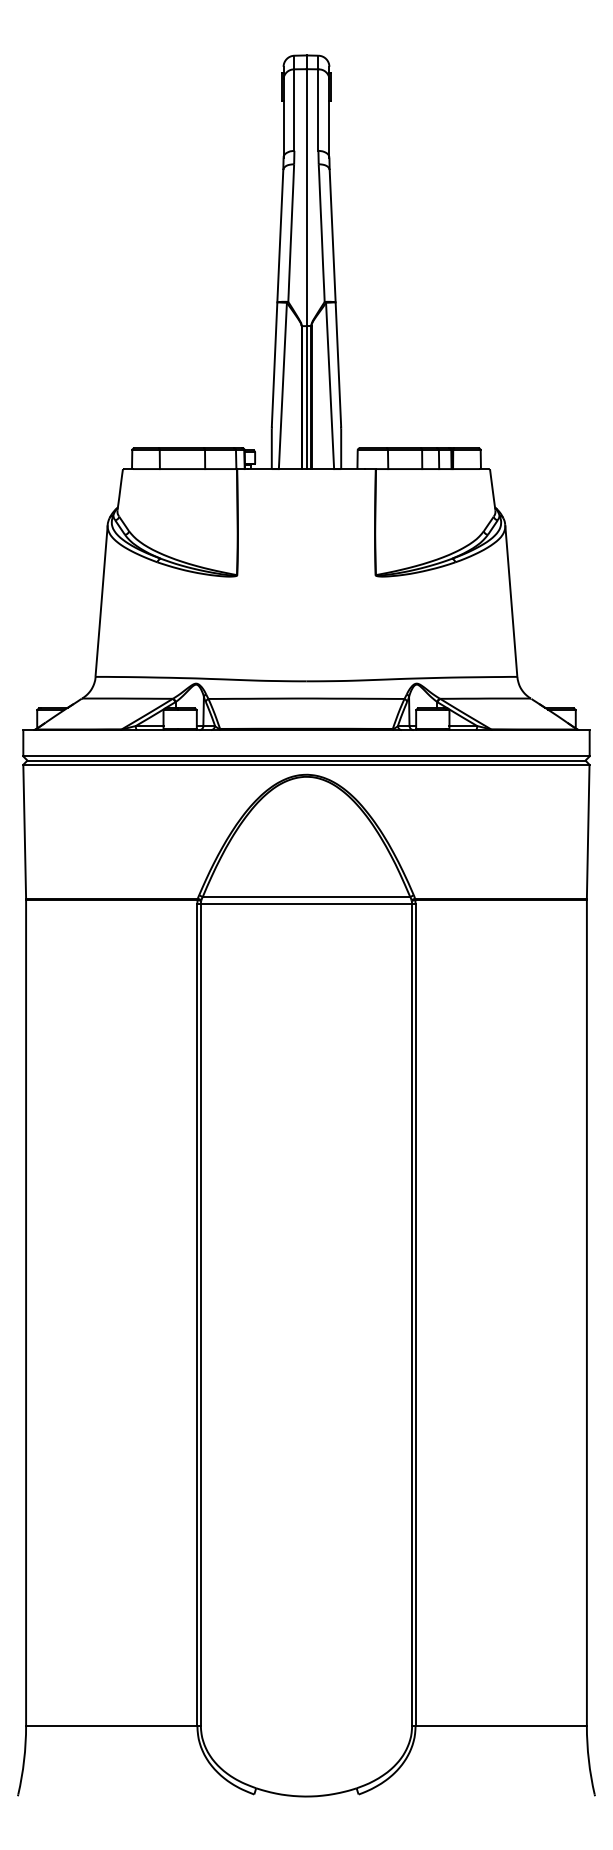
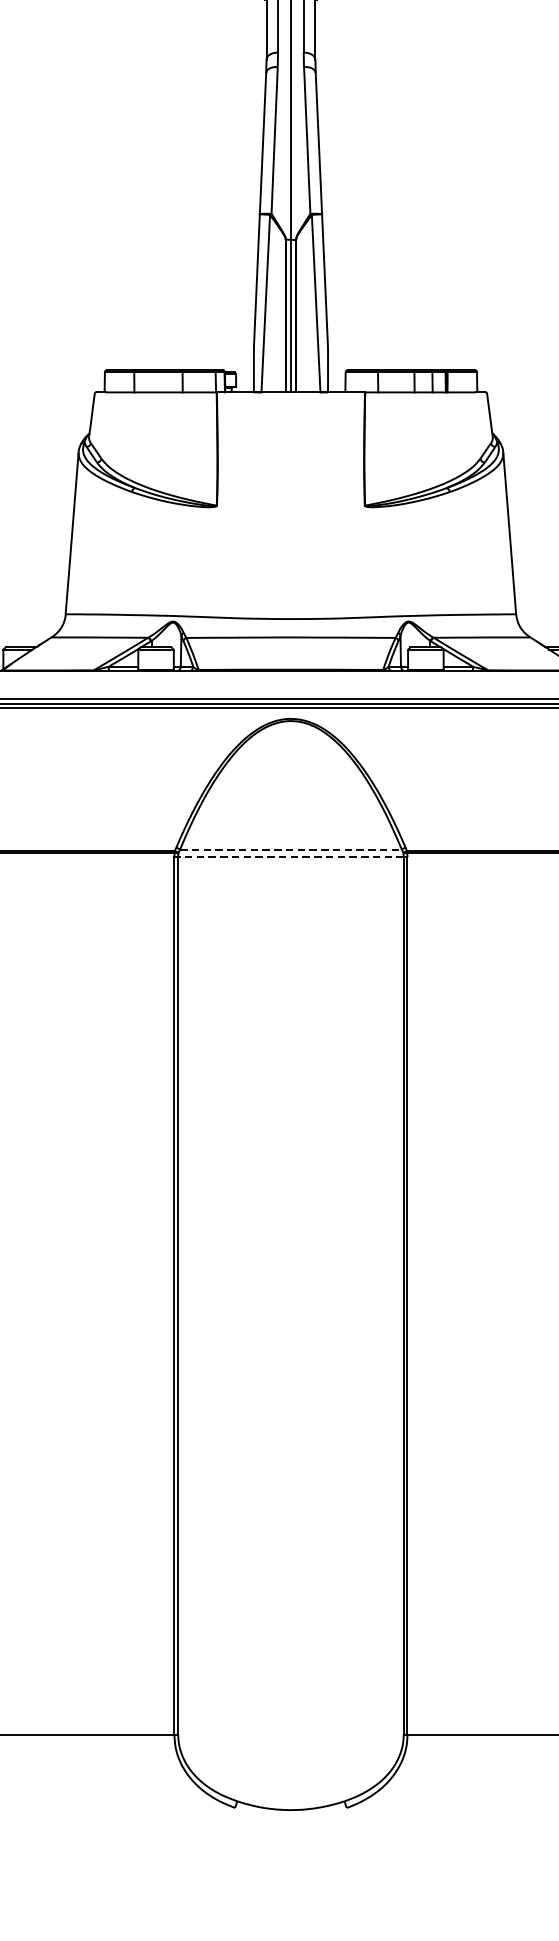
line: (306, 897) -> (290, 849), solid -> dashed
line: (306, 904) -> (290, 857), solid -> dashed

